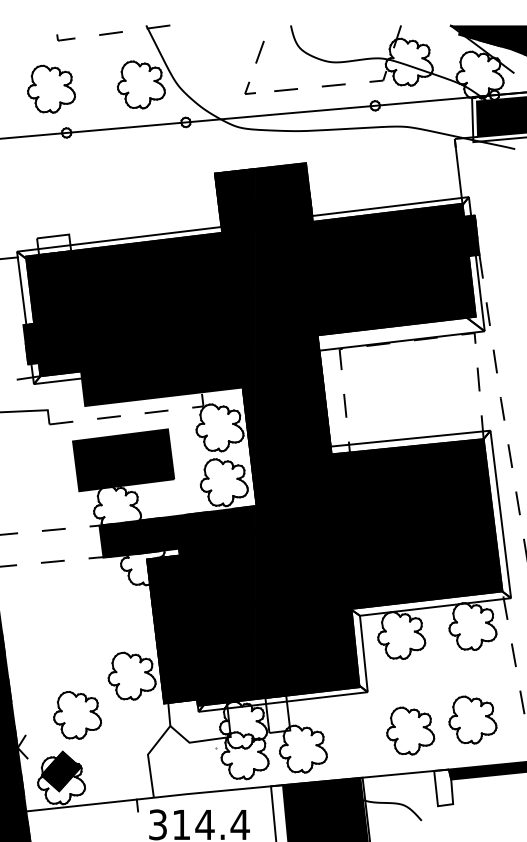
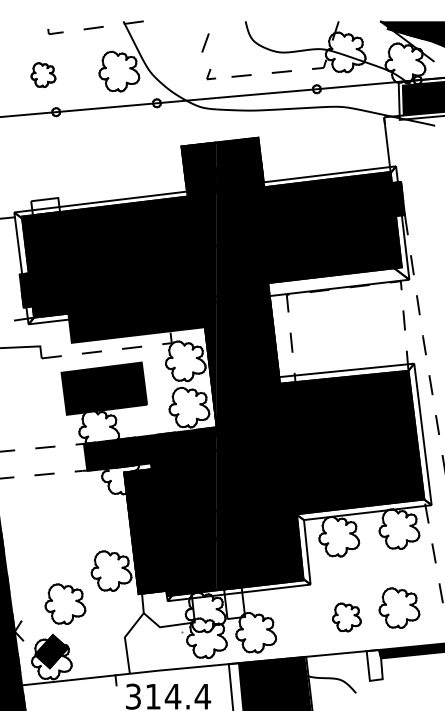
line: (259, 51) -> (205, 42), moved
part: (51, 88) -> (43, 74), size x0.6
part: (410, 731) -> (346, 617), size x0.7

